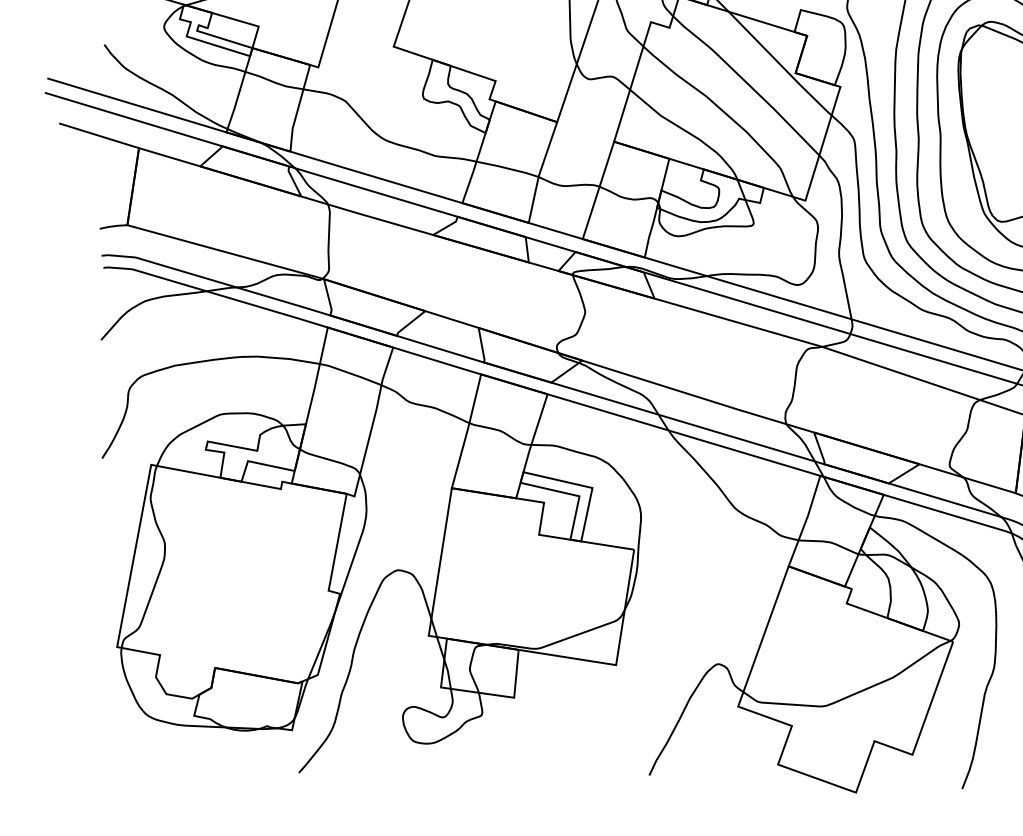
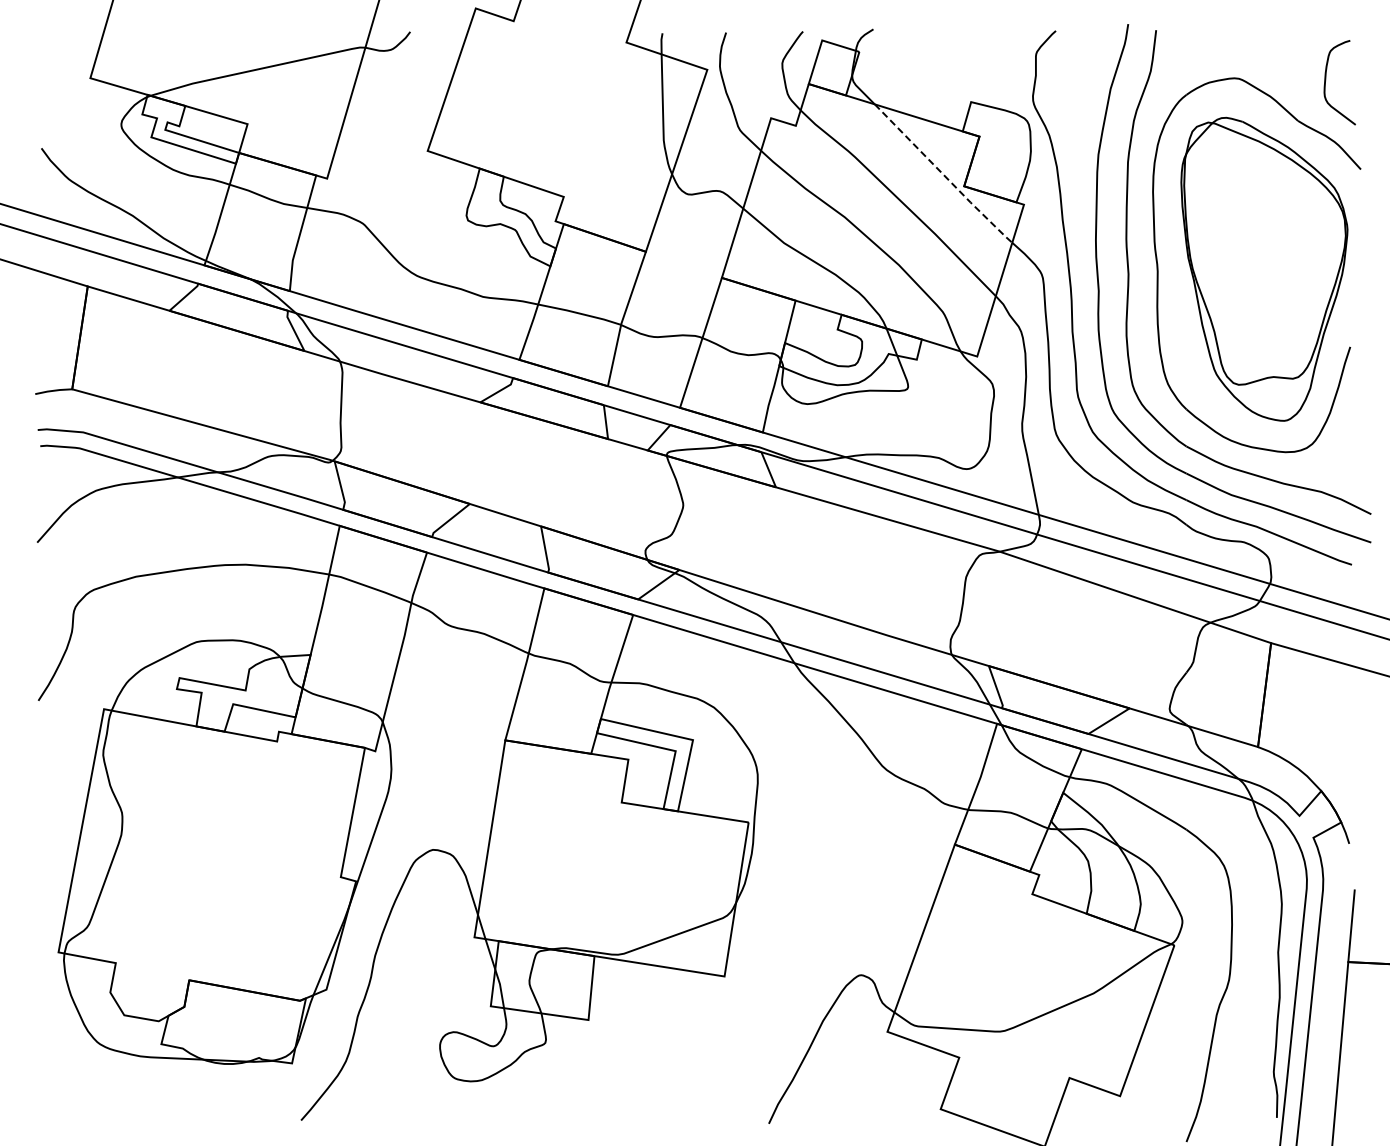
line: (780, 65) -> (944, 175), solid -> dashed

